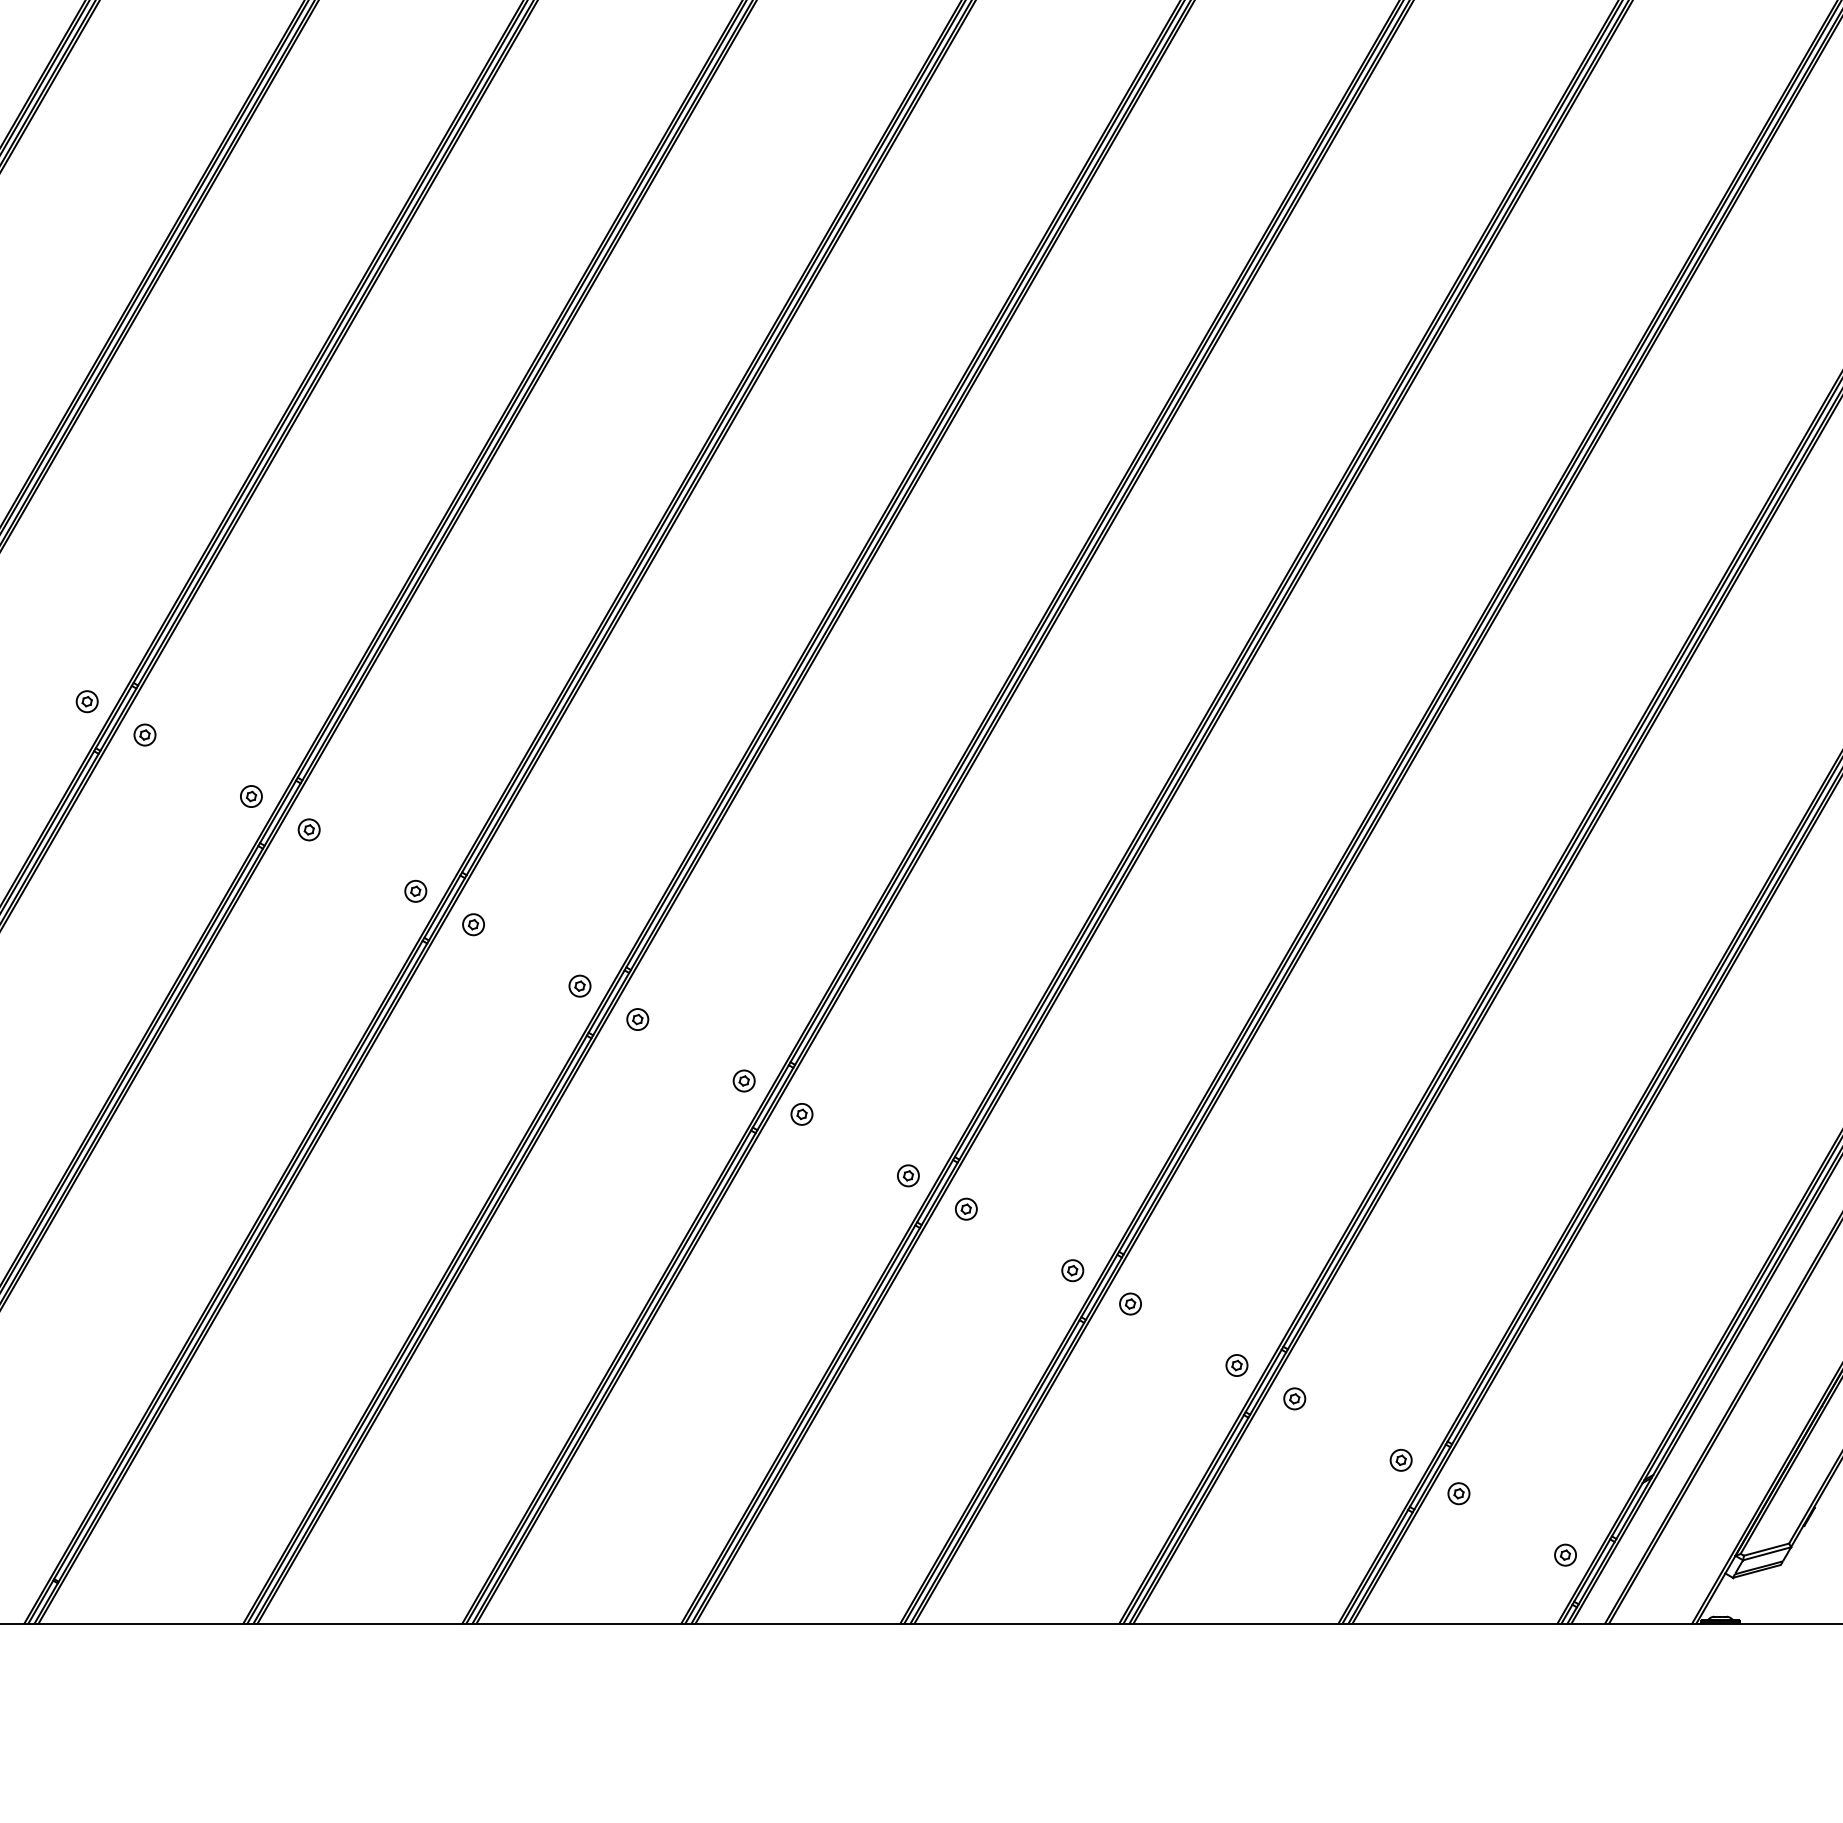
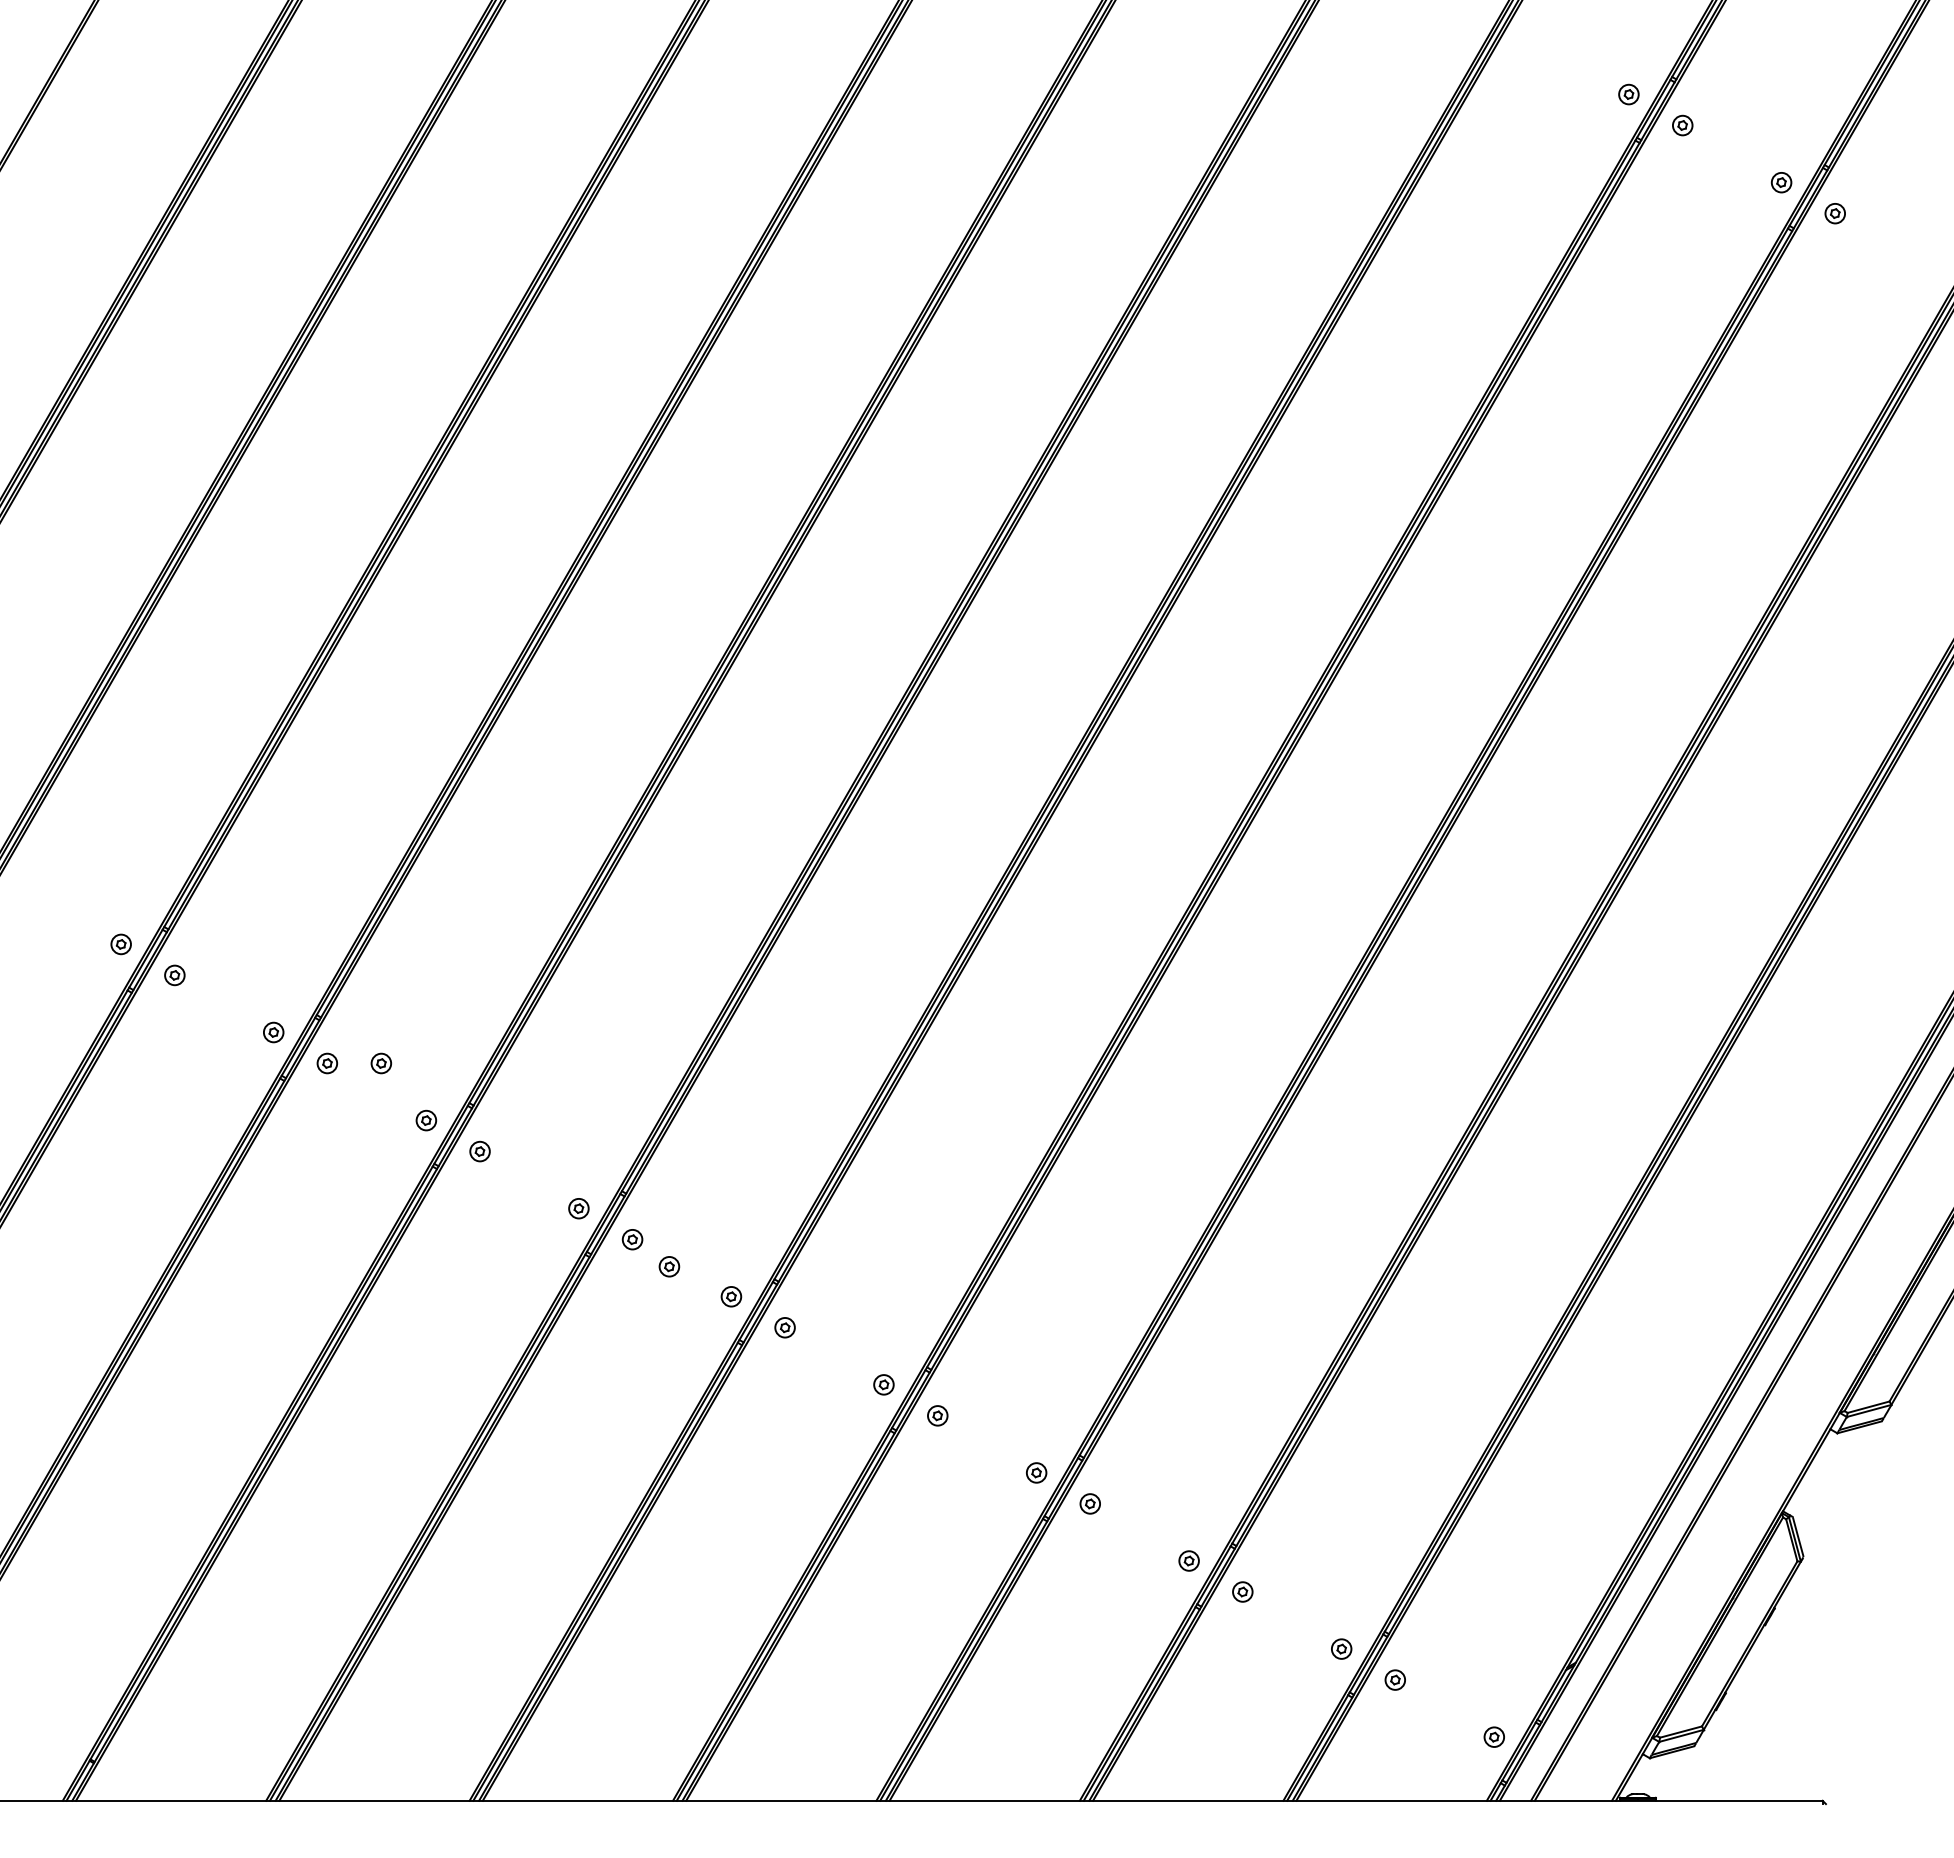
part: (367, 829) -> (381, 1063), added
part: (677, 1048) -> (669, 1266), added

